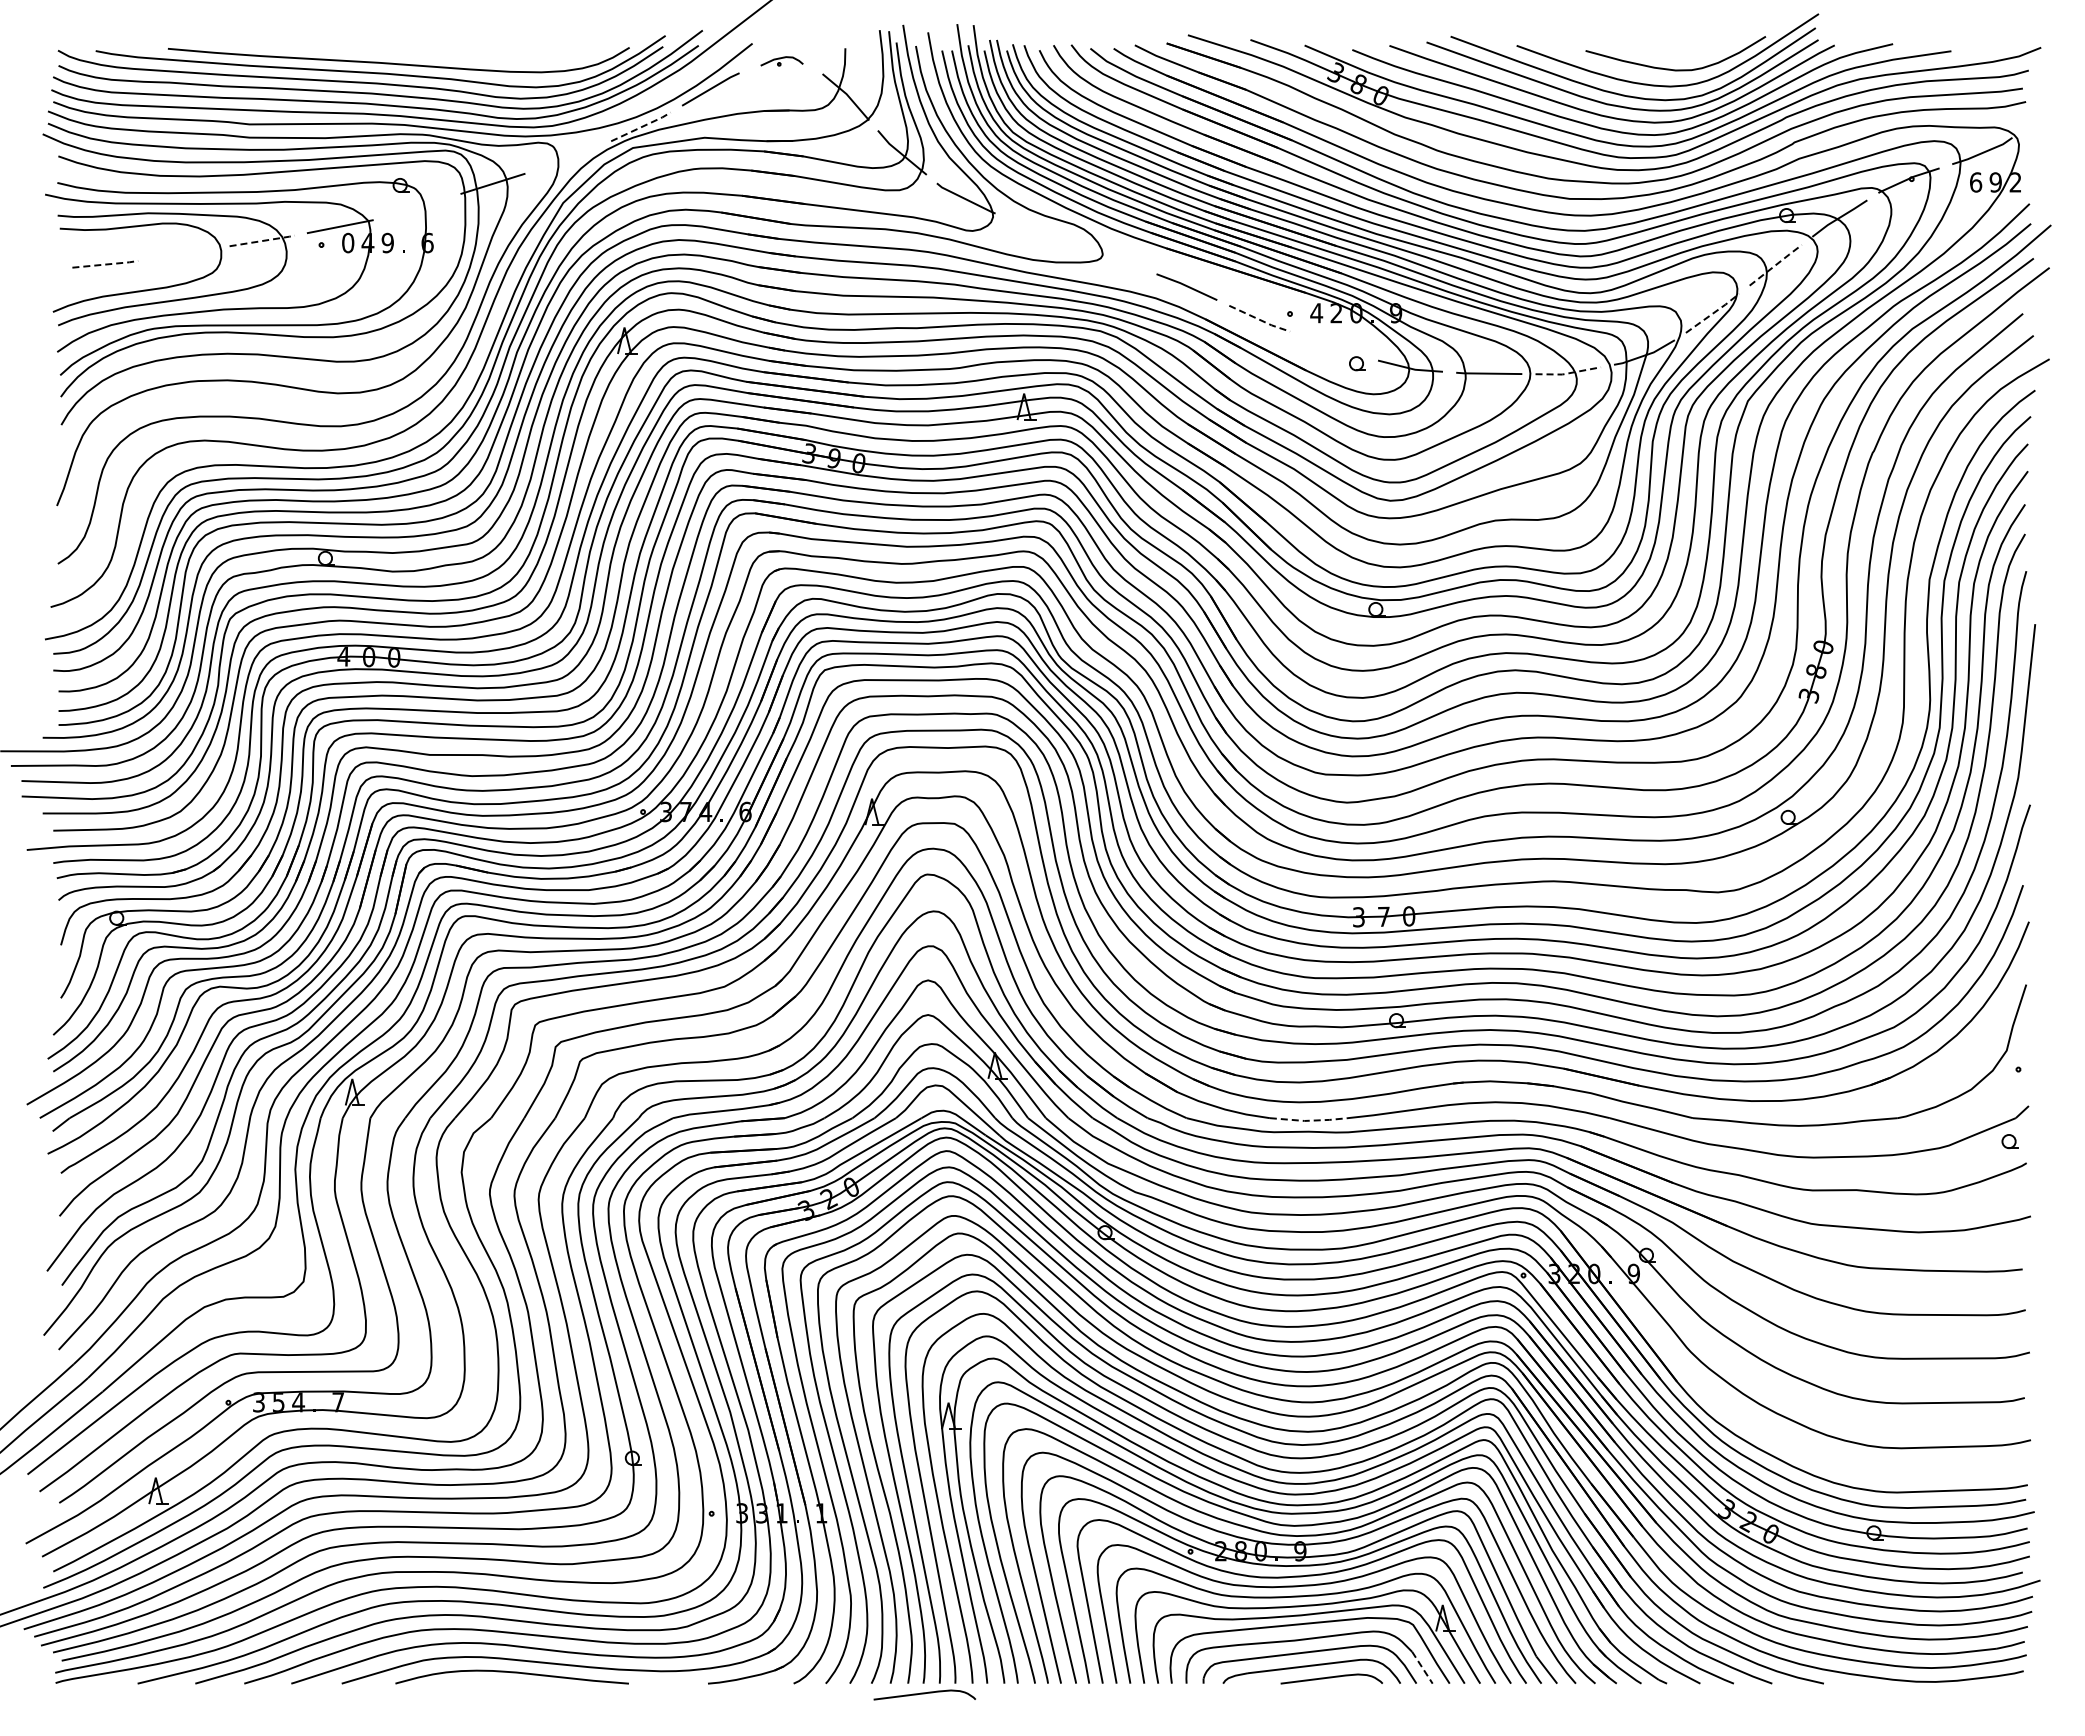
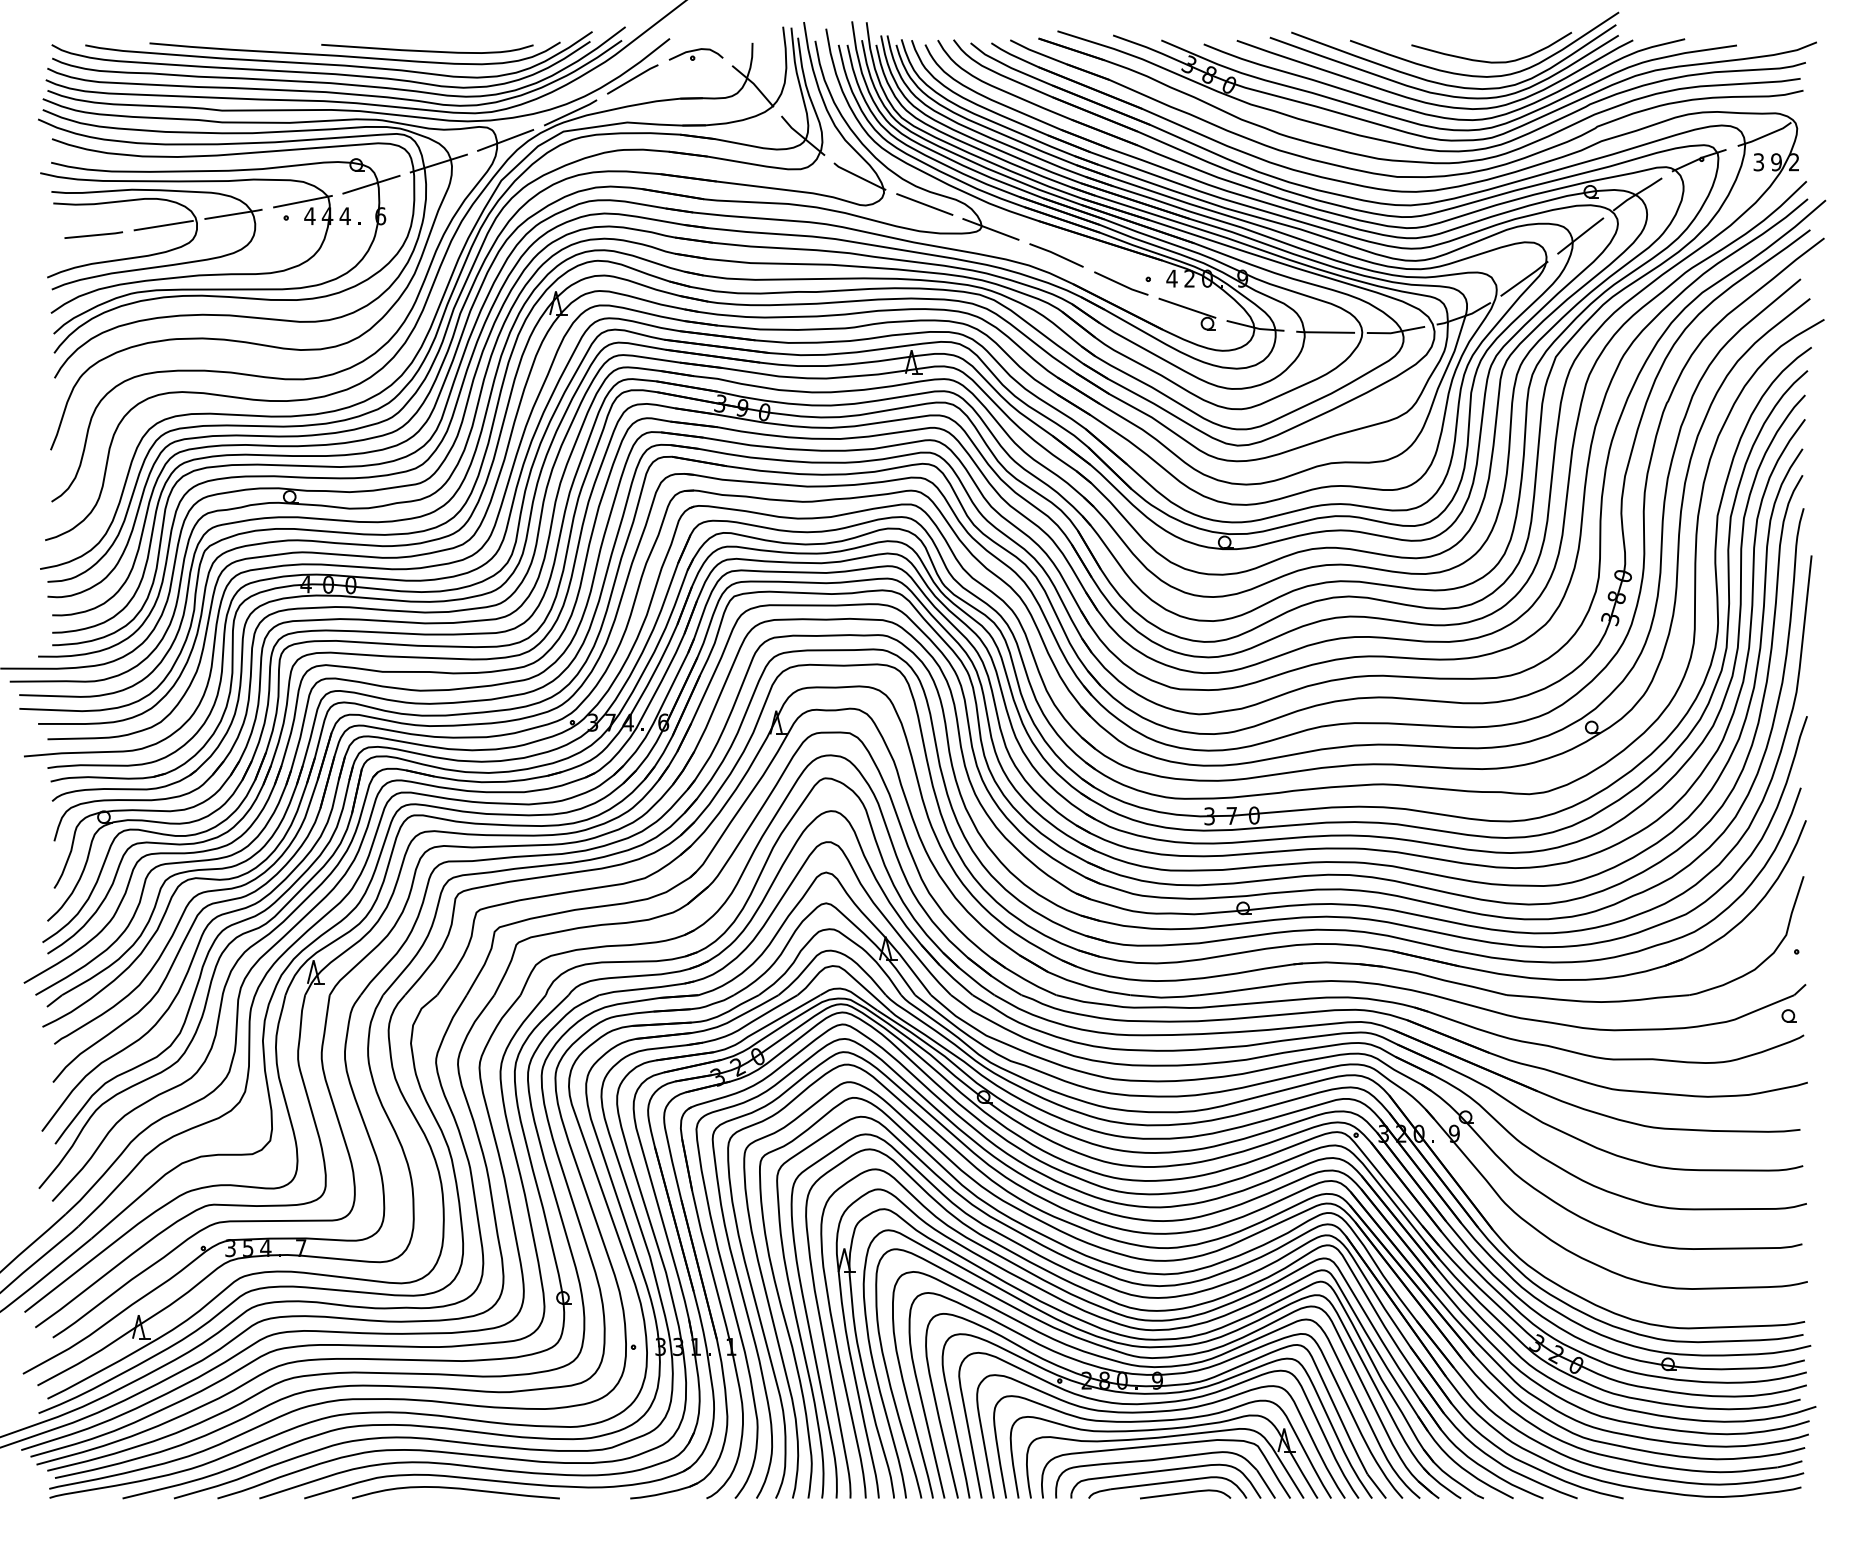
curve: (479, 56) -> (426, 50), added
part: (781, 61) -> (695, 54), size x1.43
line: (641, 127) -> (571, 113), dashed -> solid
line: (567, 157) -> (505, 140), added
text: (1976, 182) -> (1759, 162), 6 -> 3
line: (416, 207) -> (370, 184), added
line: (1038, 229) -> (924, 204), added
line: (263, 240) -> (234, 213), dashed -> solid
text: (347, 242) -> (309, 215), 0 -> 4
text: (387, 242) -> (344, 215), 9 -> 4
line: (183, 253) -> (163, 225), added
line: (1113, 257) -> (991, 229), added
line: (105, 264) -> (93, 235), dashed -> solid
line: (1776, 264) -> (1581, 235), dashed -> solid
line: (1713, 313) -> (1525, 278), dashed -> solid
line: (1259, 319) -> (1121, 284), dashed -> solid
line: (1333, 346) -> (1187, 308), added
line: (1568, 373) -> (1396, 332), dashed -> solid
line: (1309, 1120) -> (1165, 997), dashed -> solid
line: (1422, 1667) -> (1266, 1484), dashed -> solid
curve: (924, 1694) -> (822, 1508), removed

